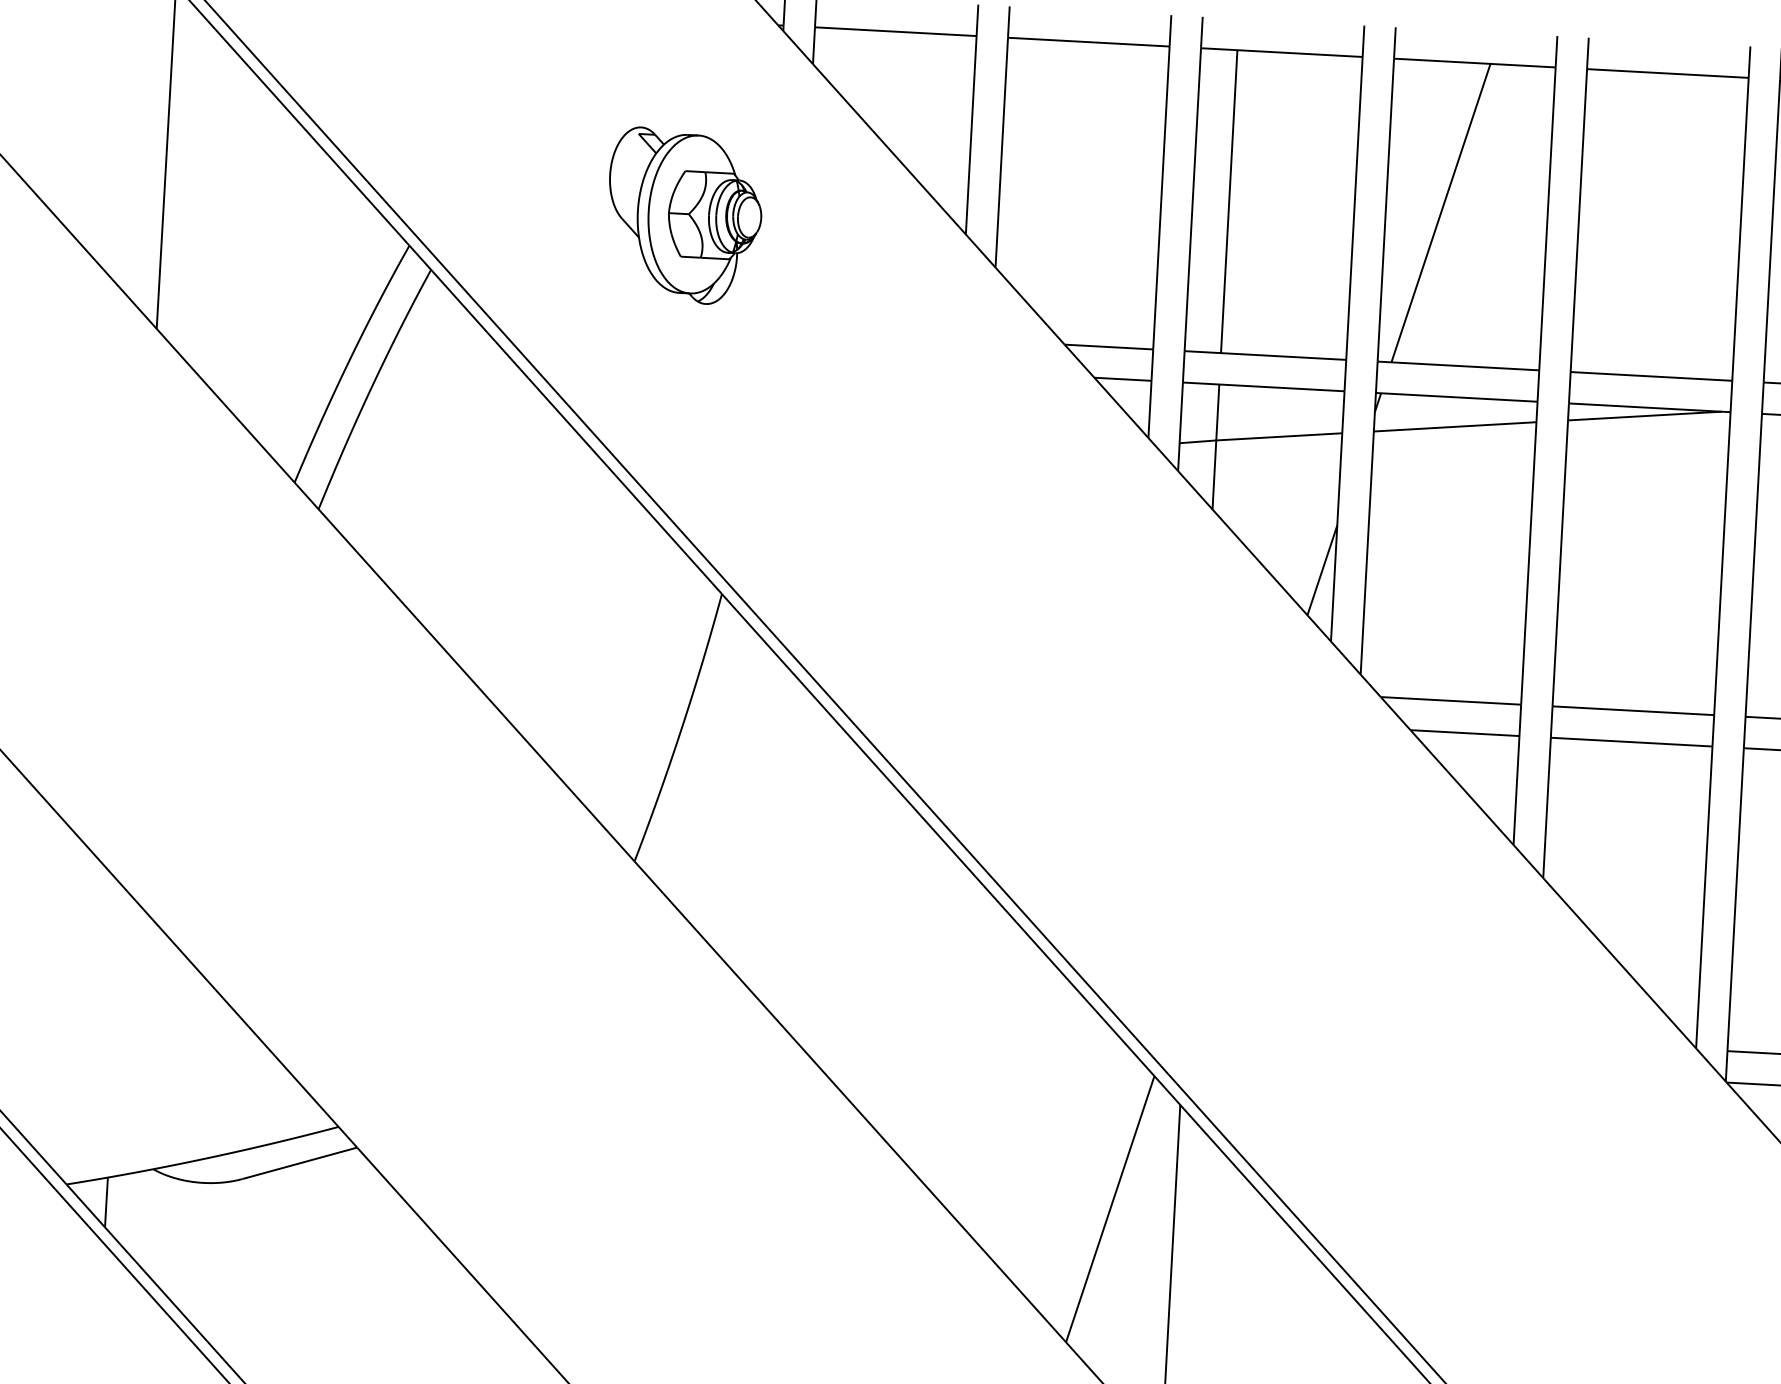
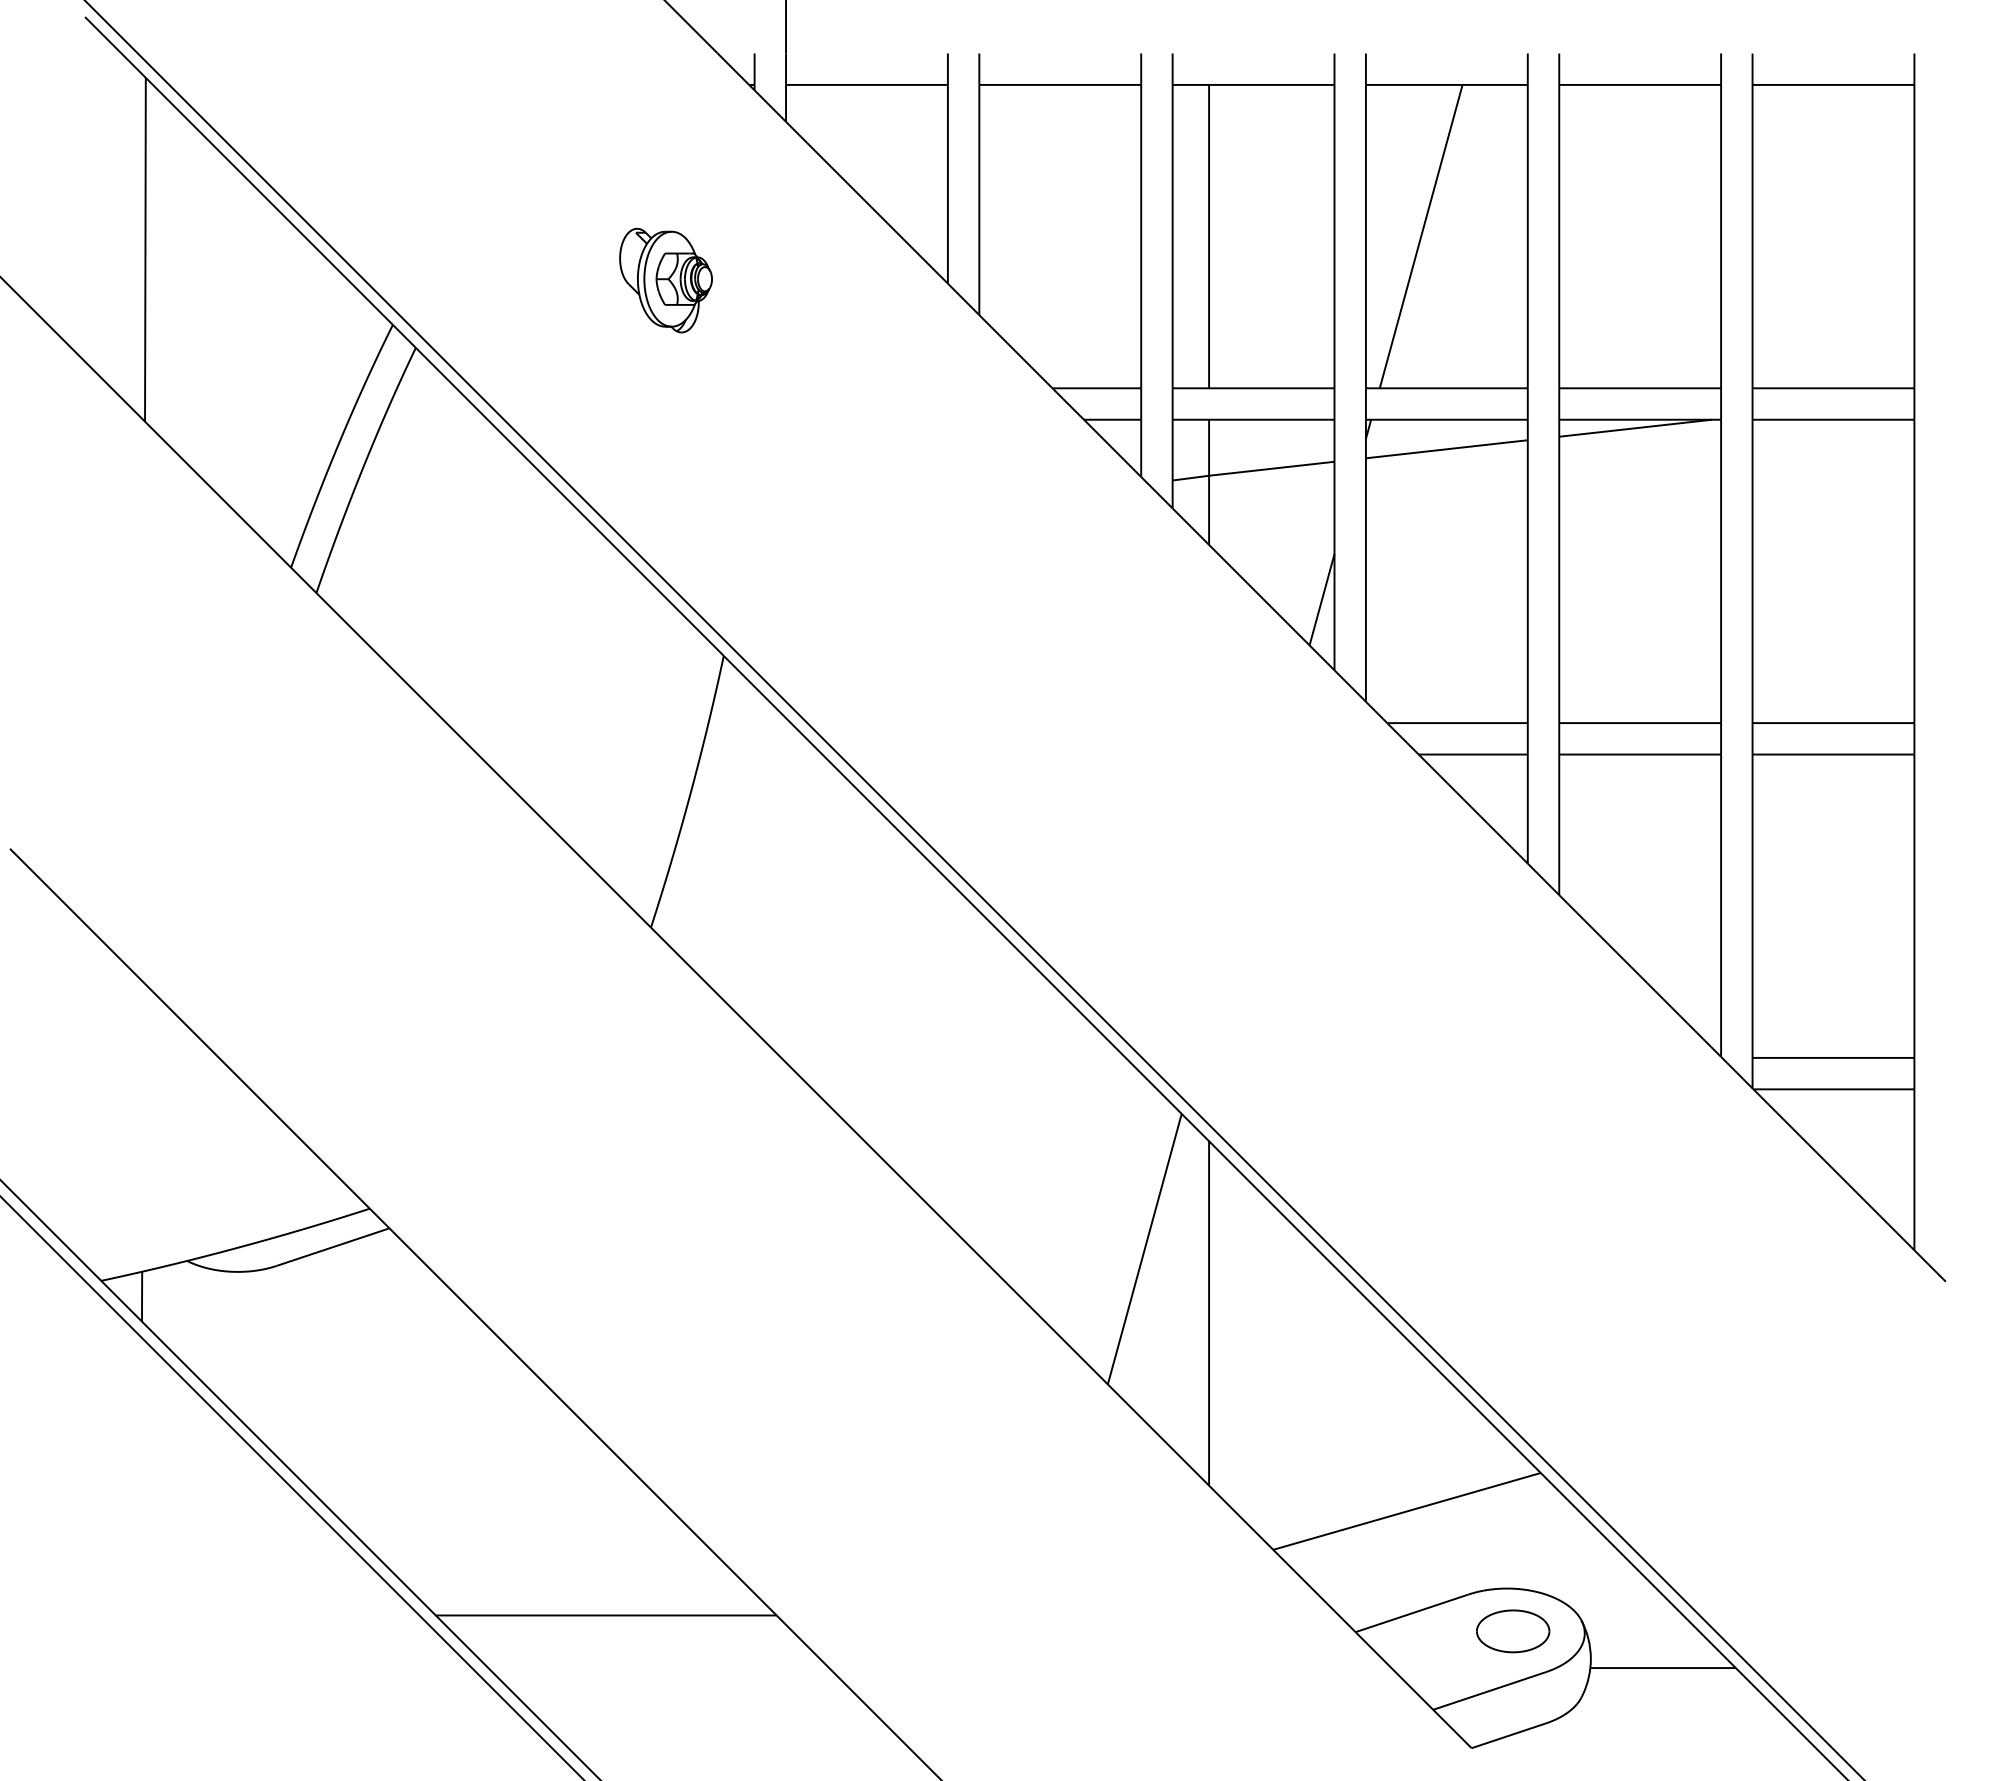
part: (684, 216) -> (665, 280), size x0.6

